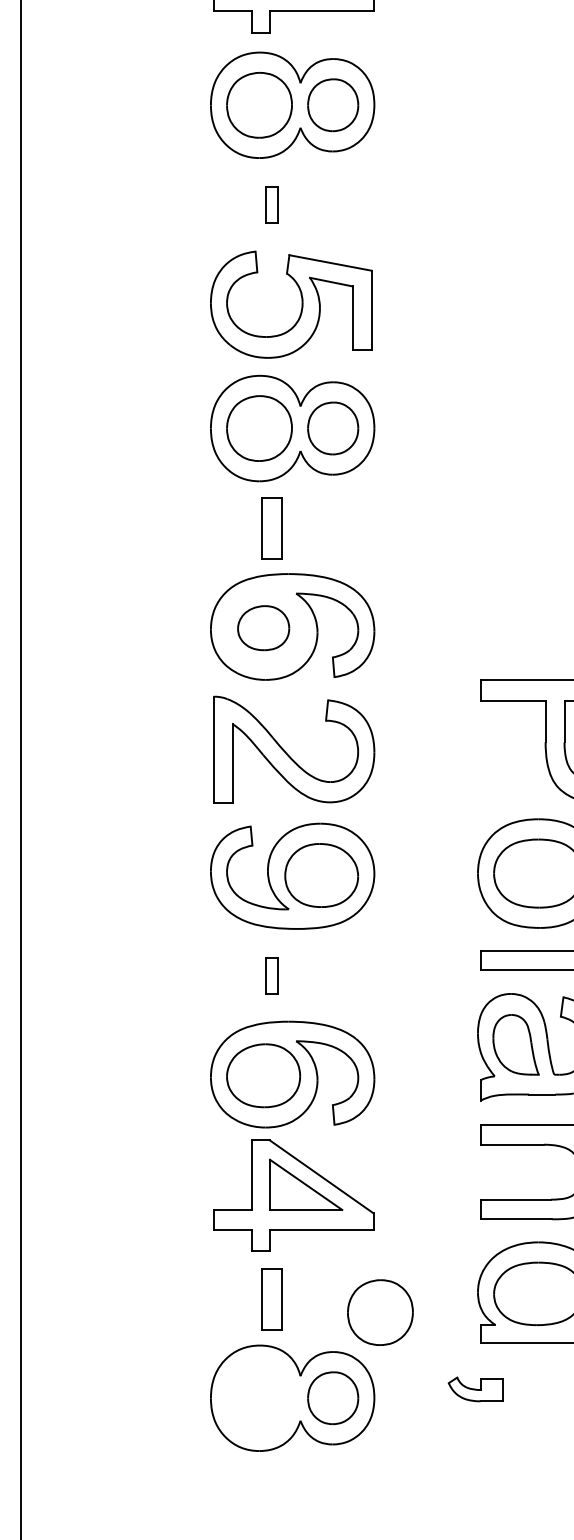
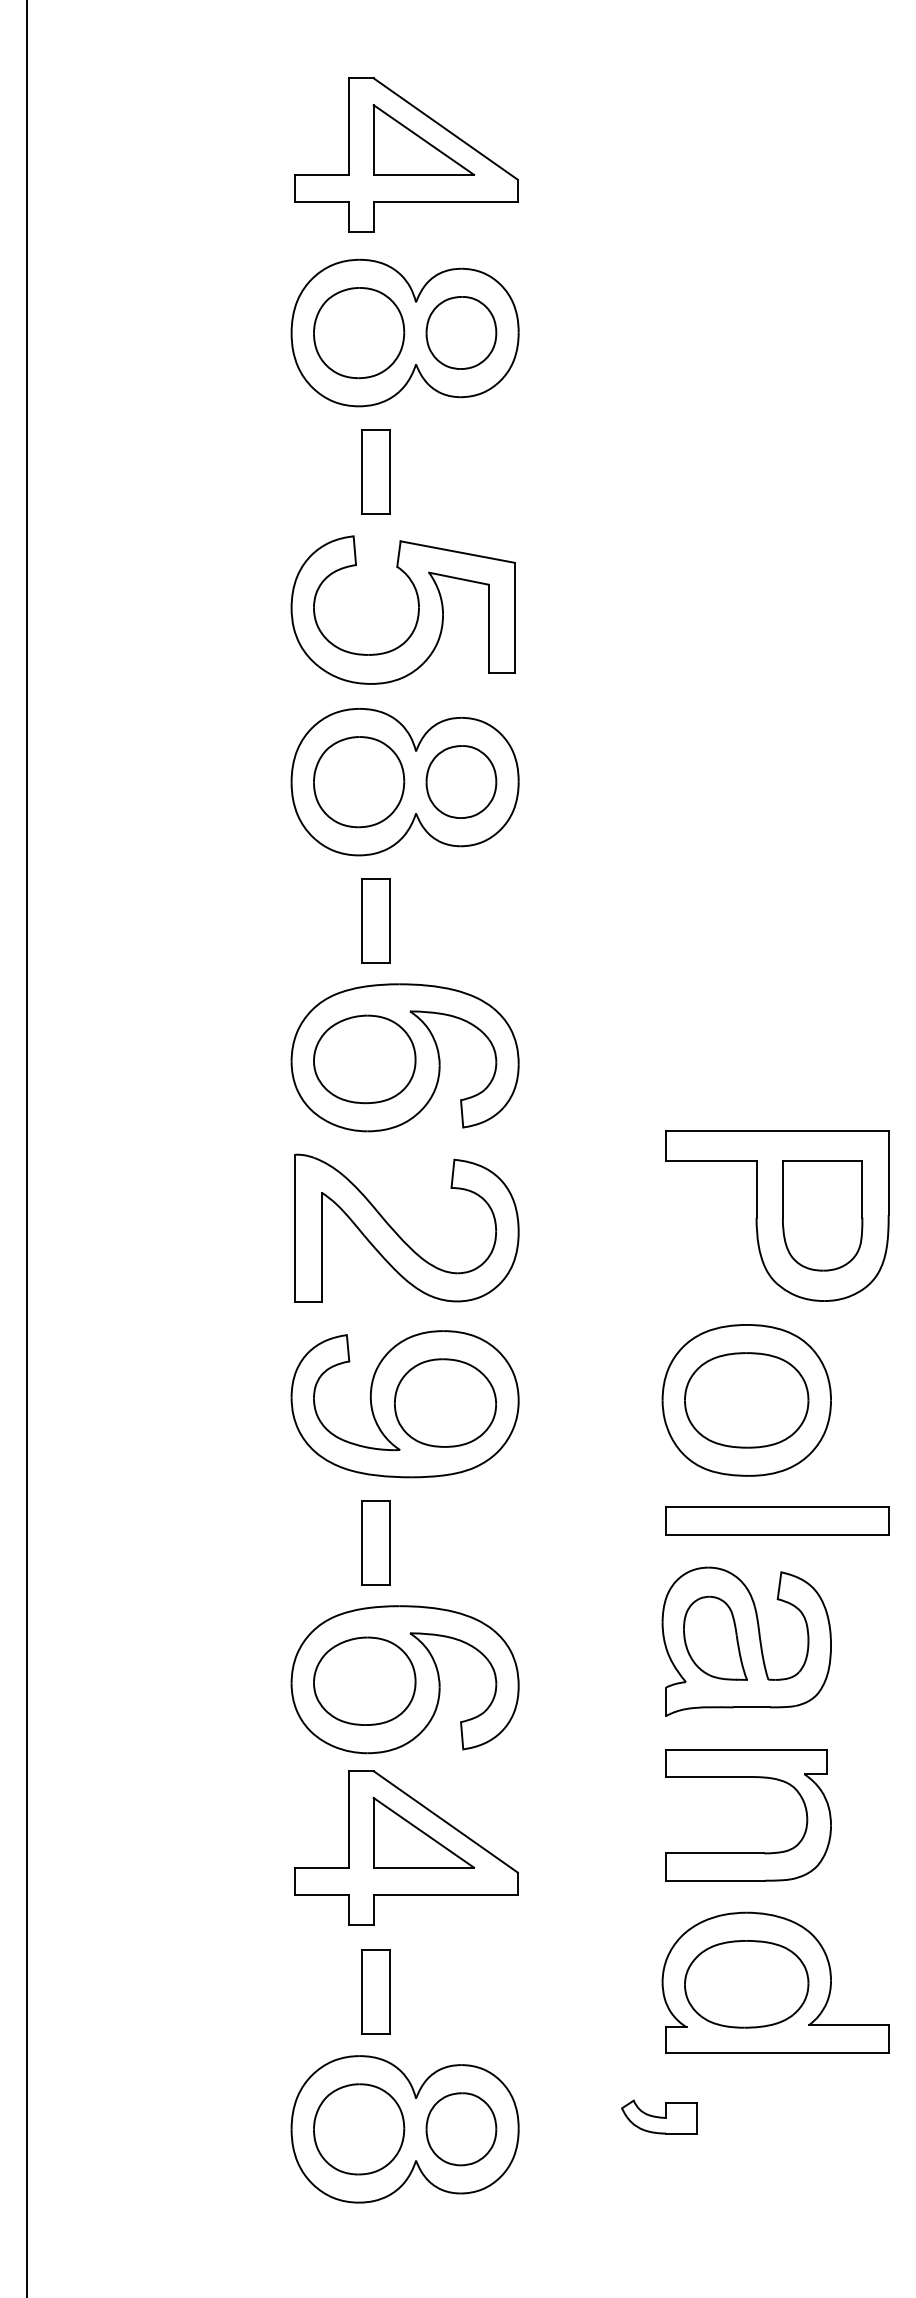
part: (271, 204) -> (375, 471), size x1.67
part: (263, 628) -> (364, 1059), size x1.43
part: (271, 975) -> (375, 1542), size x1.67
part: (380, 1312) -> (359, 2129), moved

